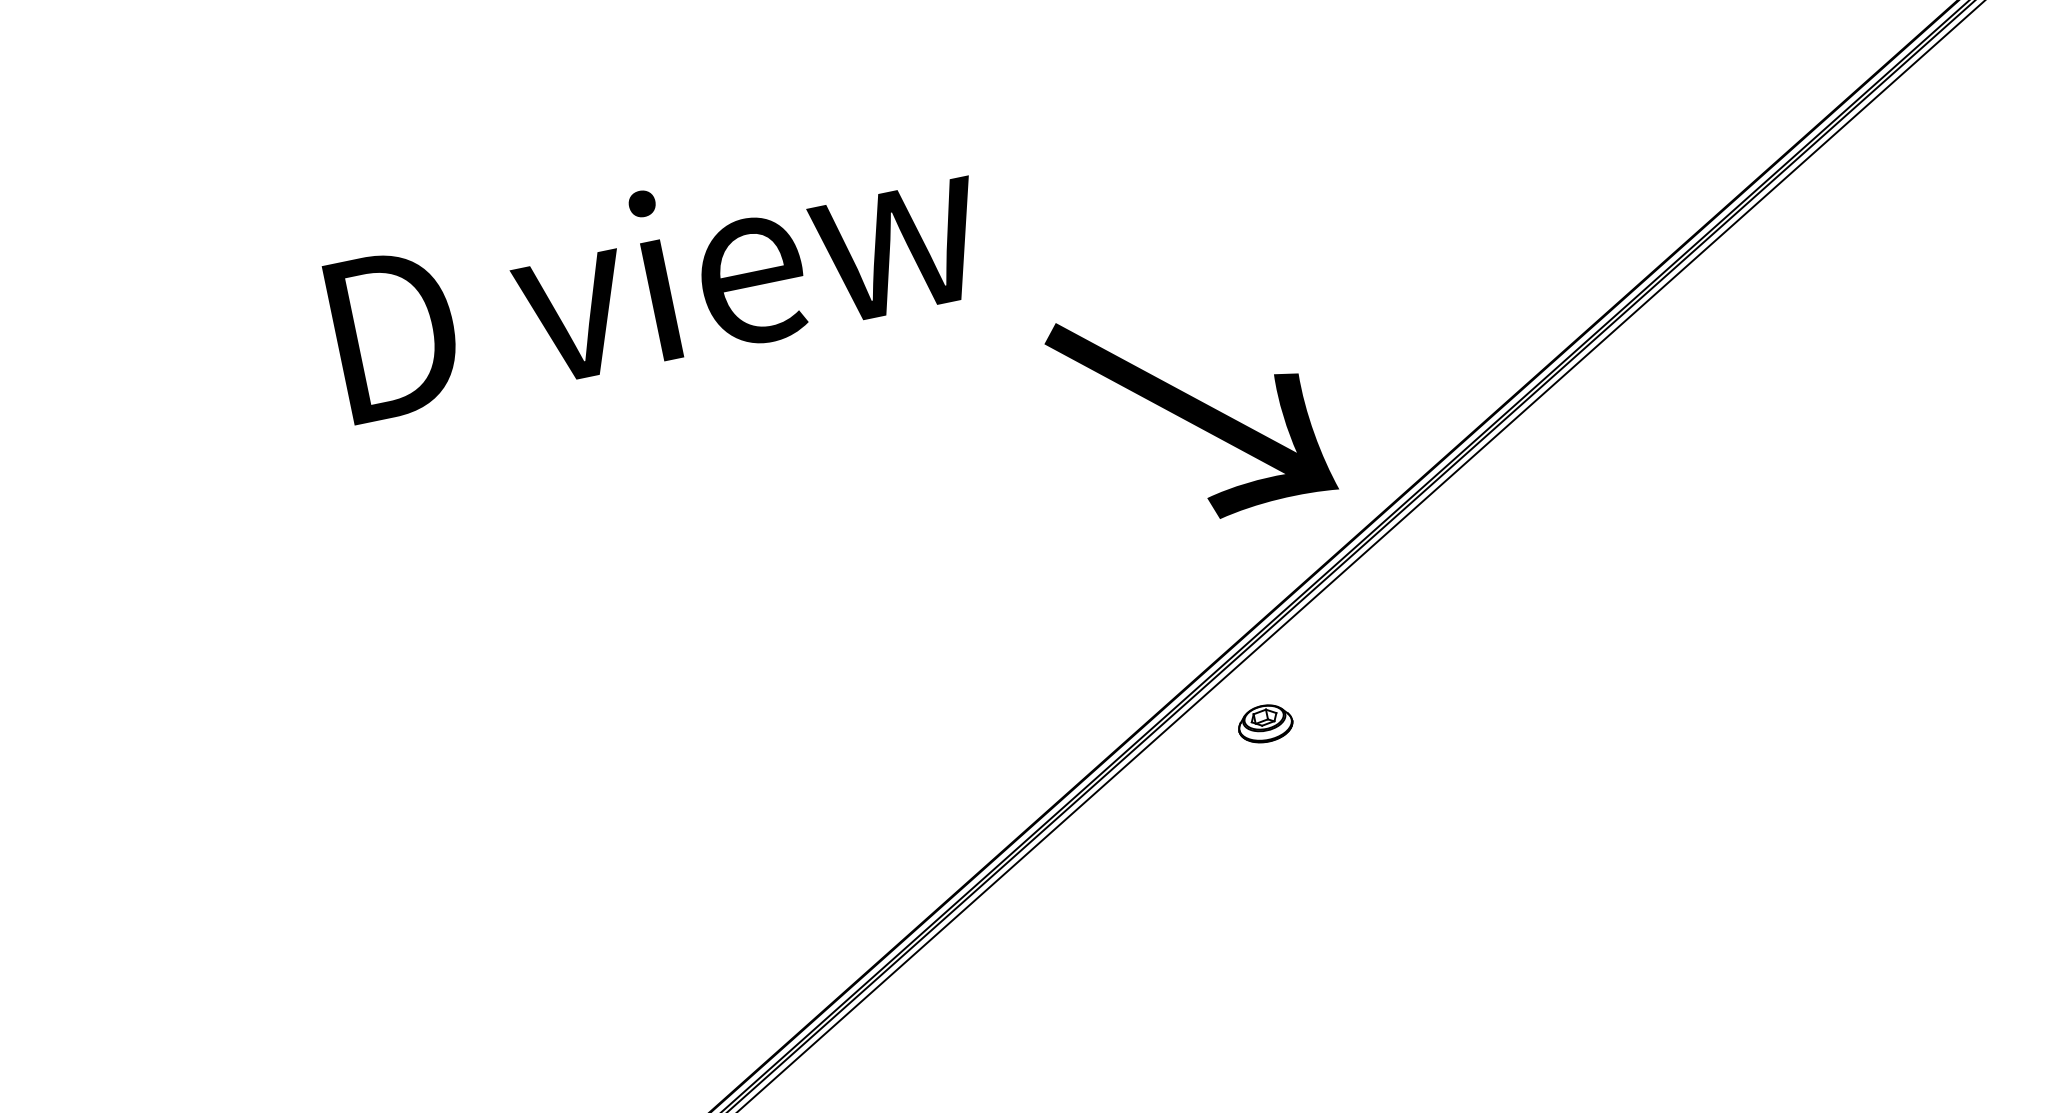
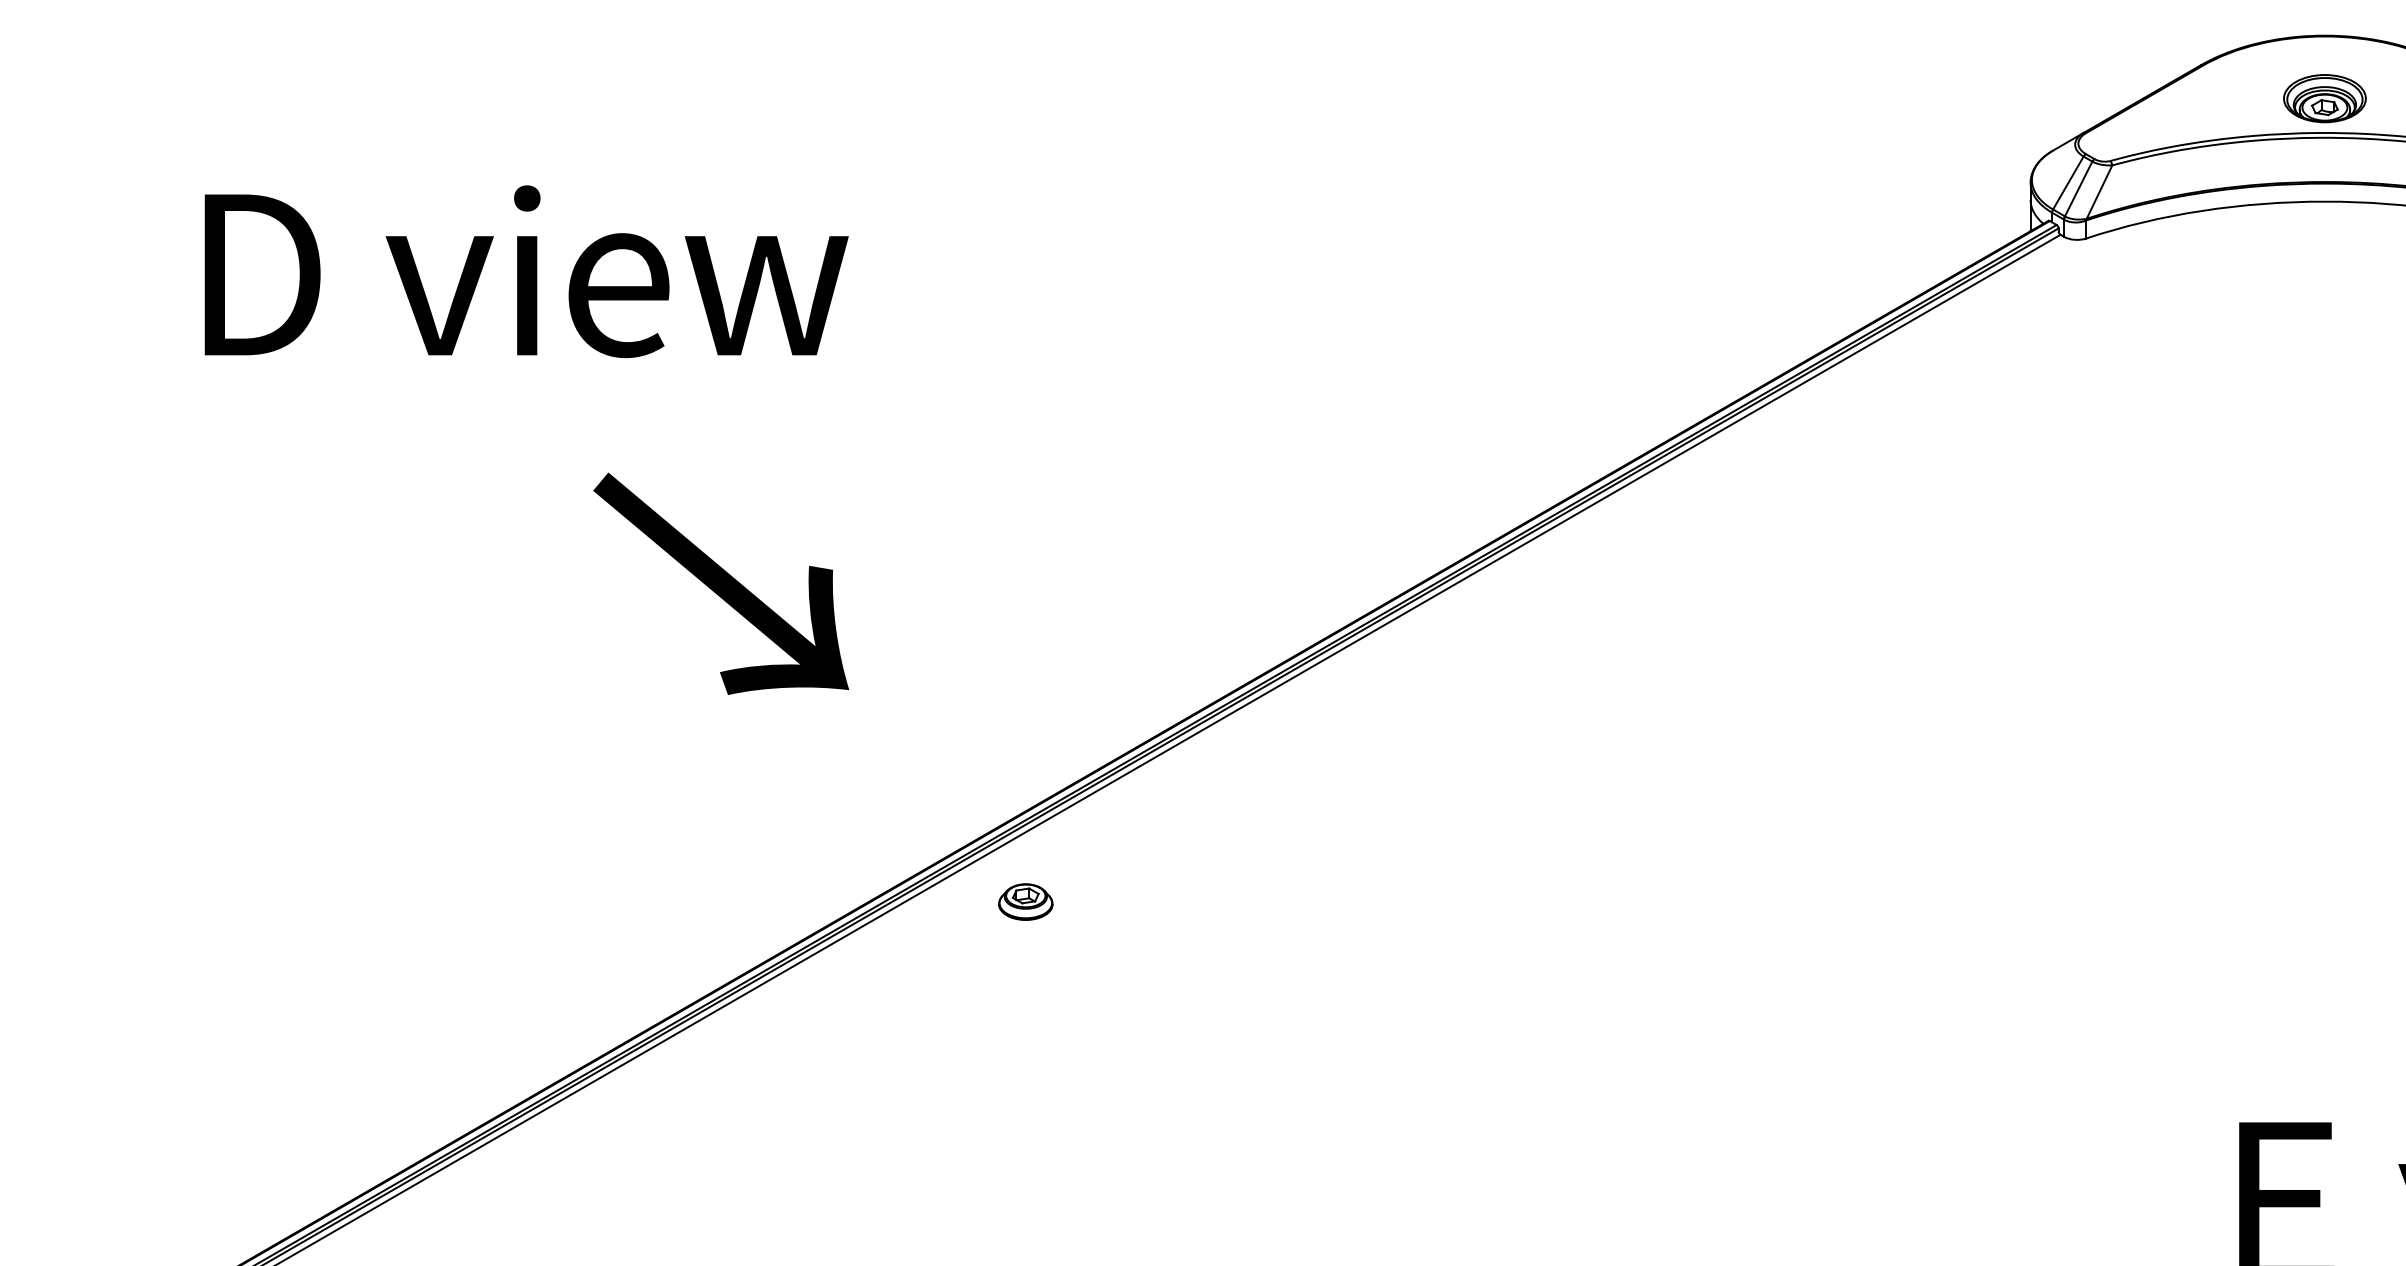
text: (656, 276) -> (526, 271), moved
text: (1190, 409) -> (721, 583), moved

